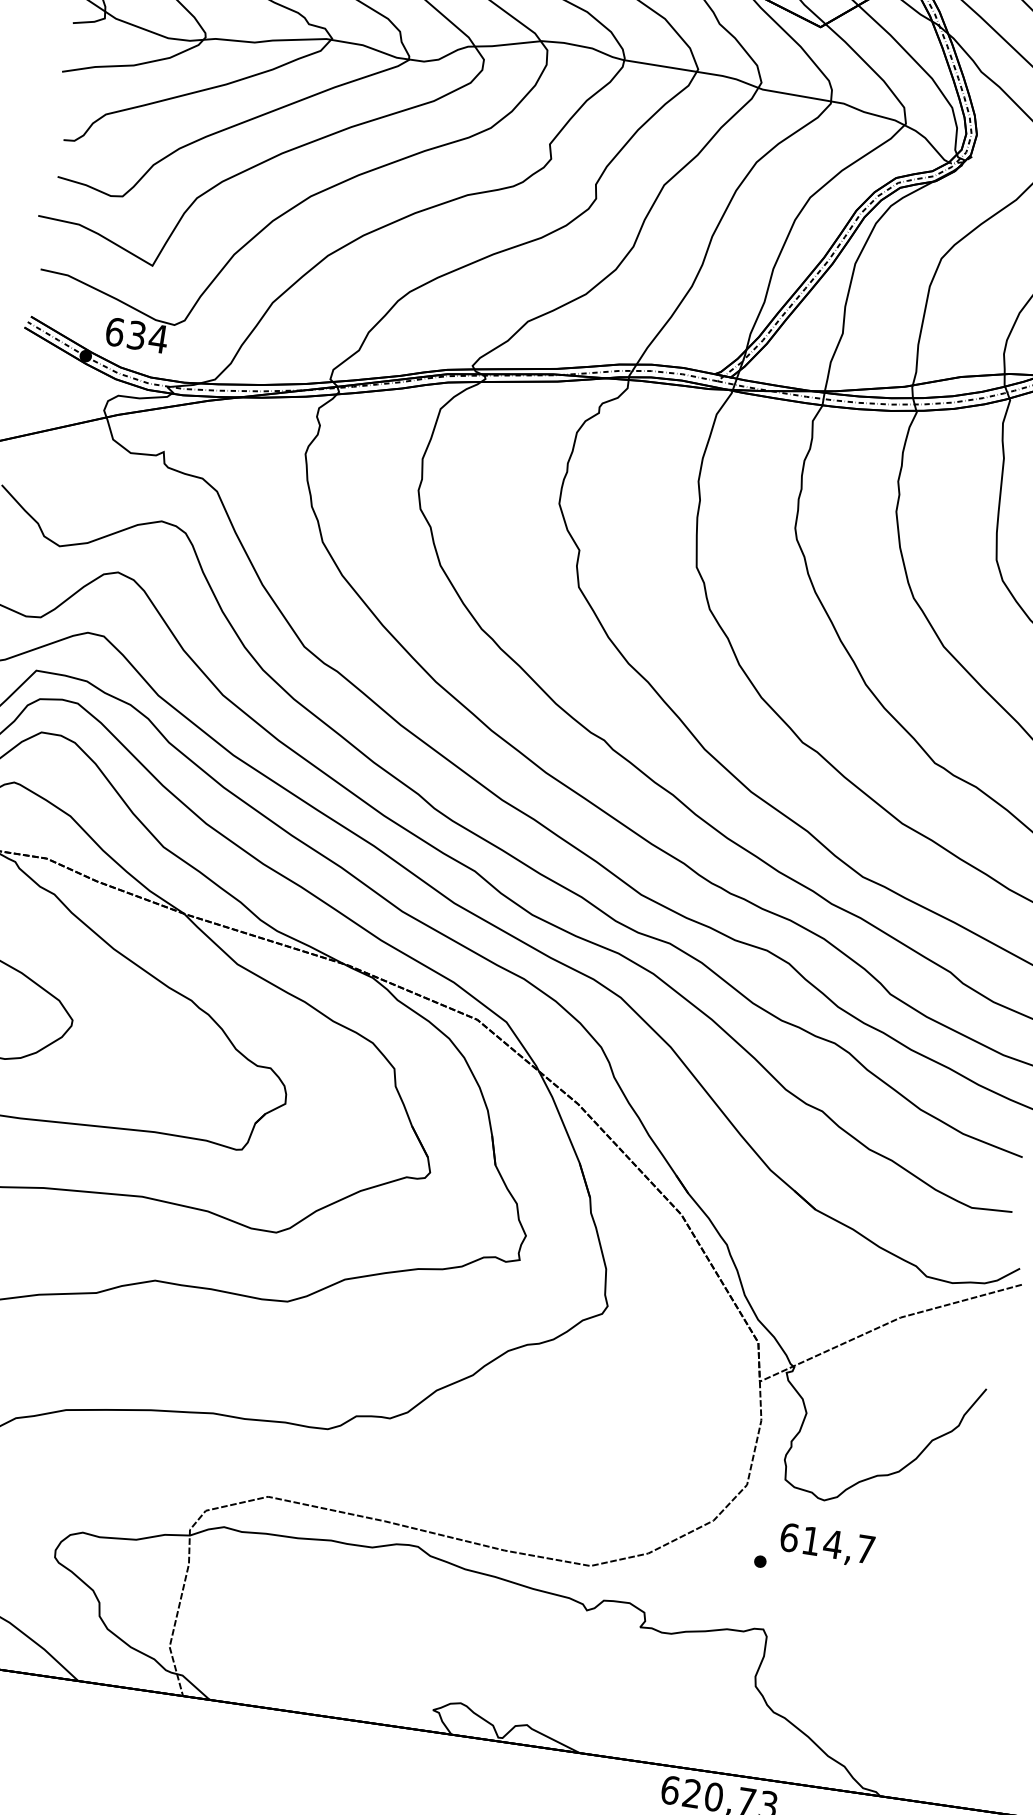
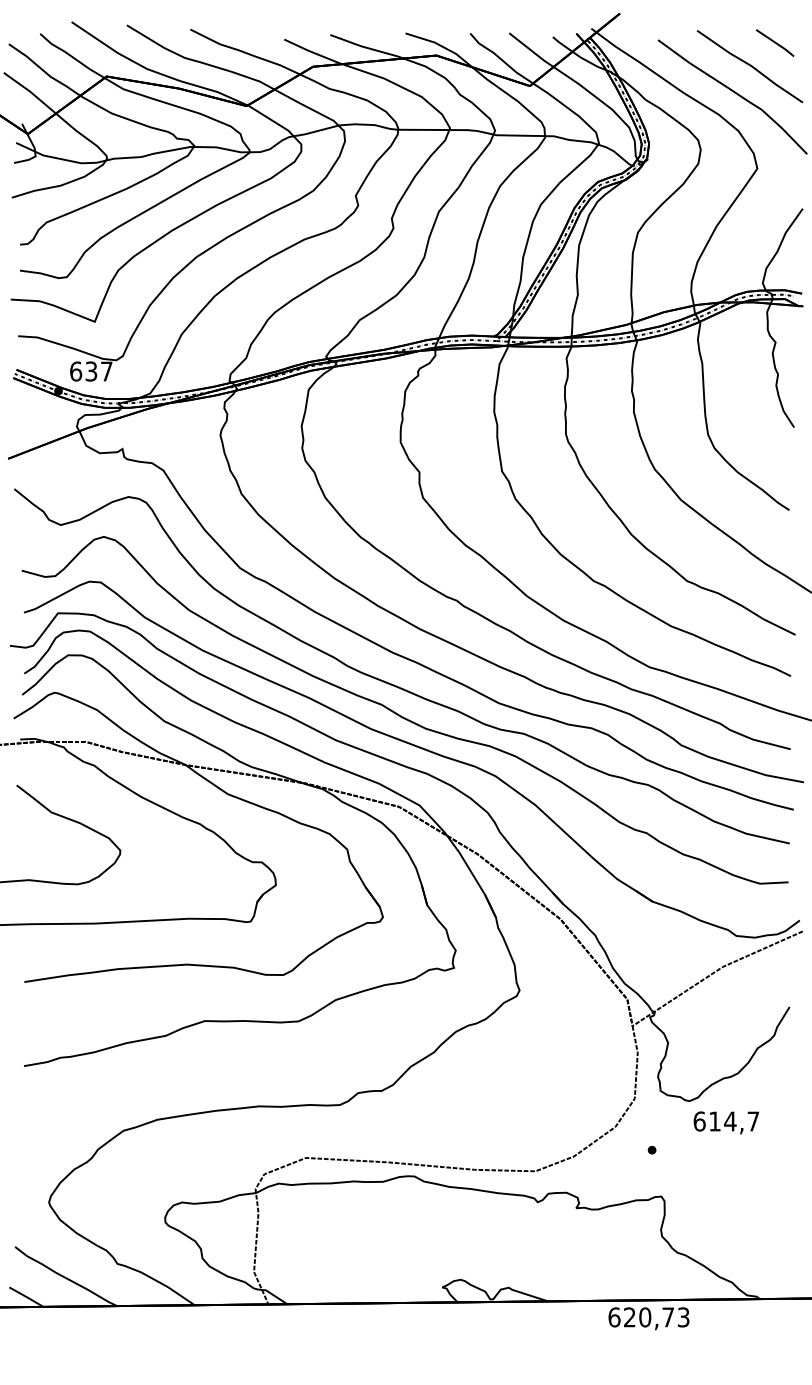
text: (158, 338) -> (106, 371), 634 -> 637
text: (827, 1544) -> (726, 1122), moved

